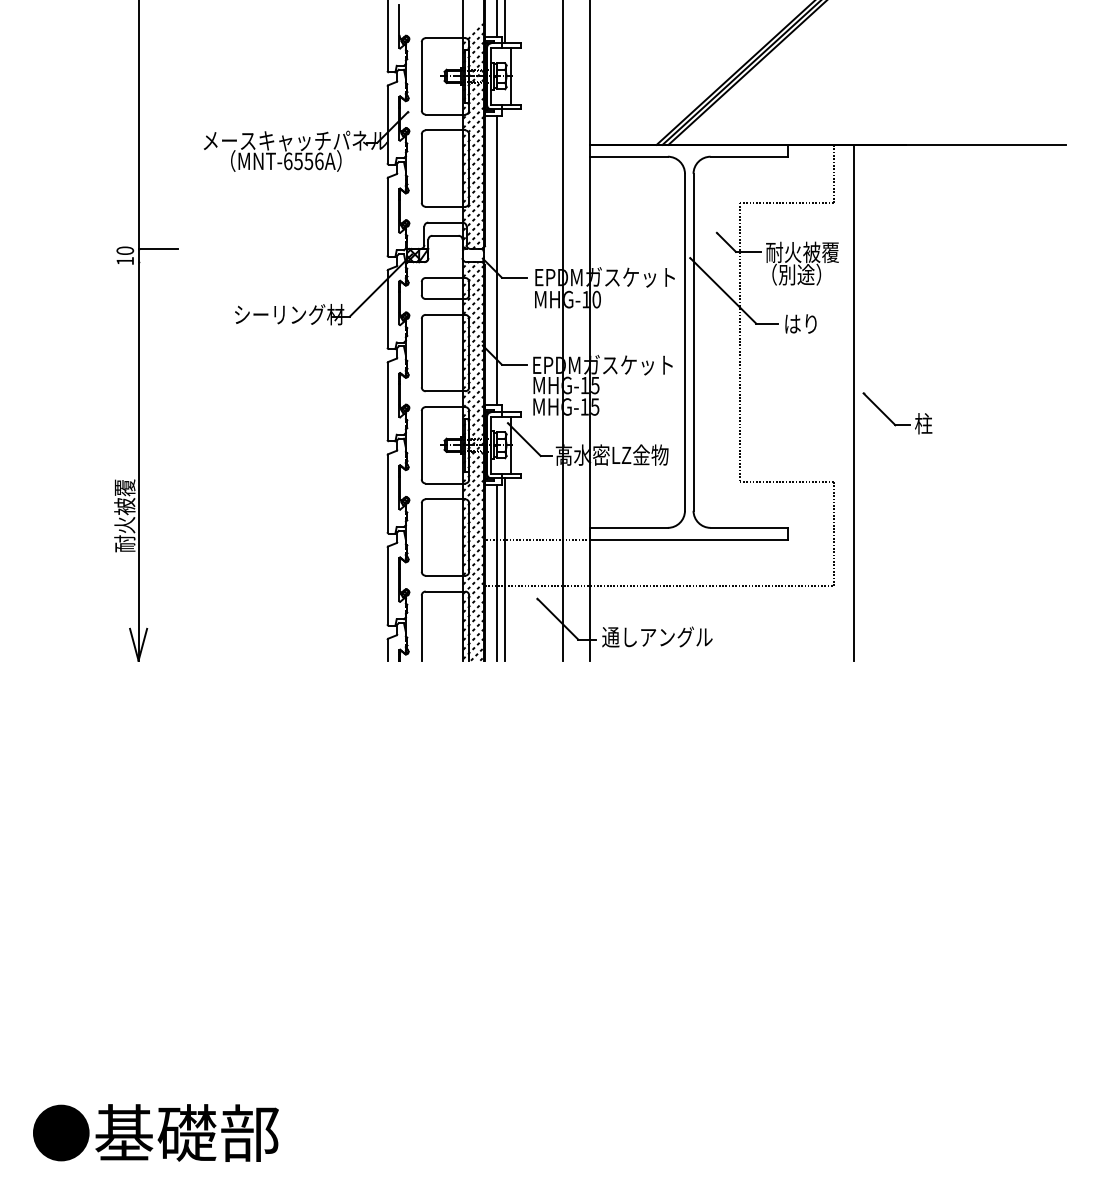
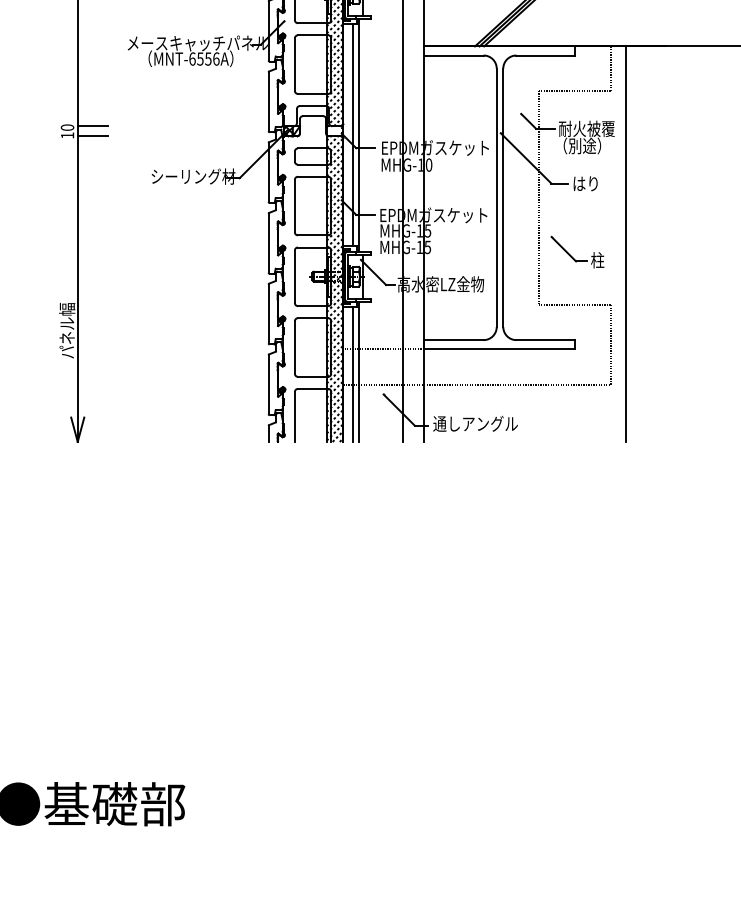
line: (505, 260) -> (359, 135), added
line: (158, 262) -> (93, 136), added
part: (891, 419) -> (573, 257), moved
text: (124, 515) -> (66, 330), 耐火被覆 -> パネル幅

